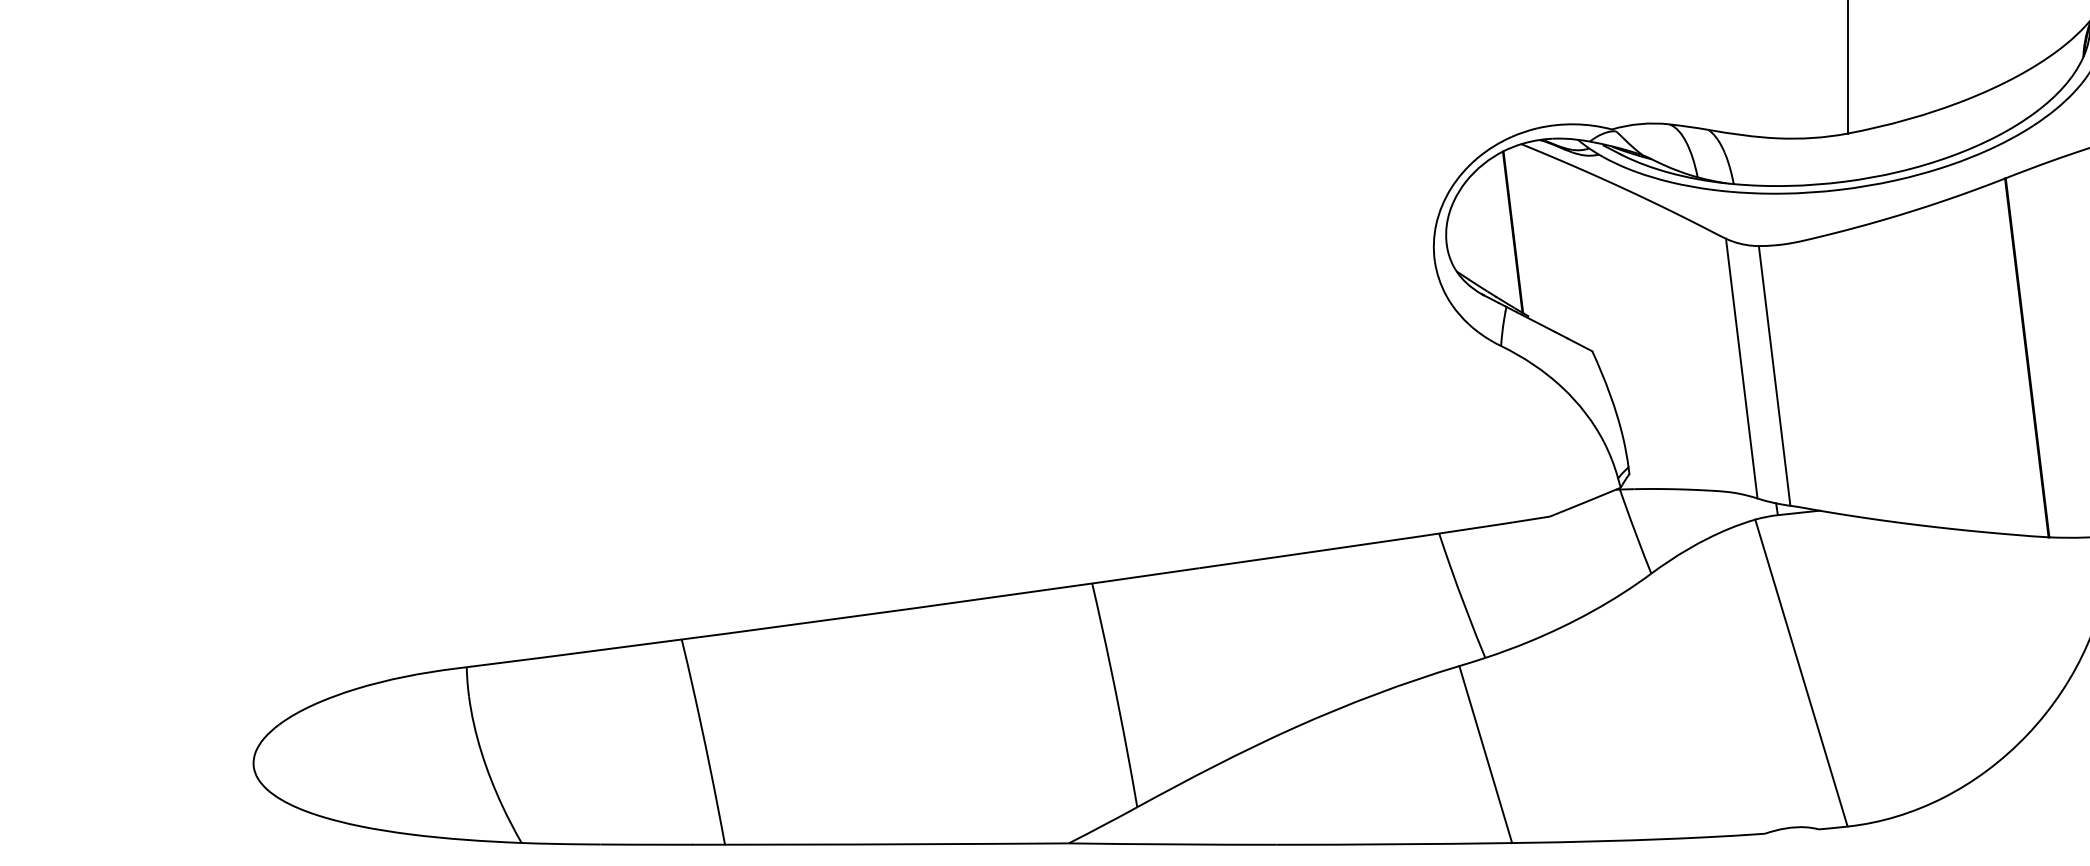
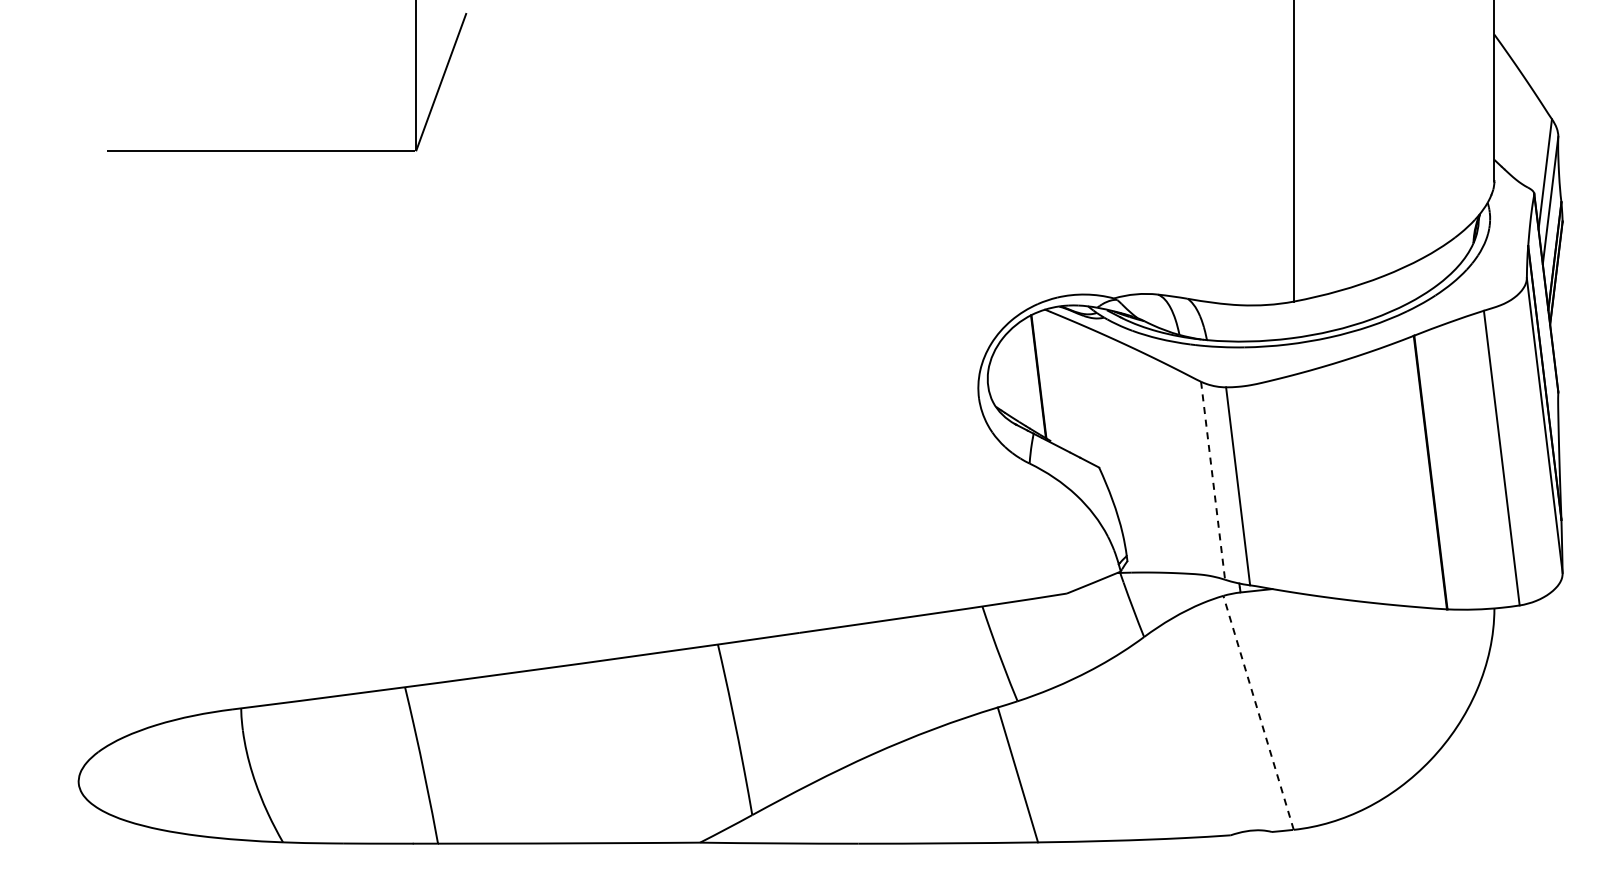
line: (1742, 368) -> (1213, 480), solid -> dashed
line: (1801, 672) -> (1258, 712), solid -> dashed

